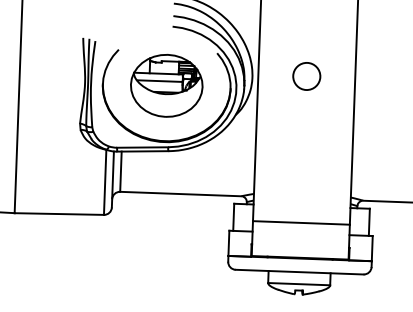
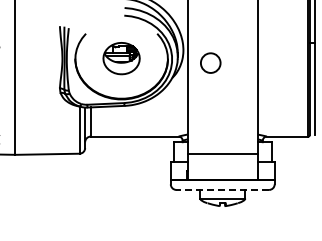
circle: (306, 75) -> (210, 62), moved
part: (166, 85) -> (121, 58), size x0.7
line: (299, 271) -> (222, 189), solid -> dashed

